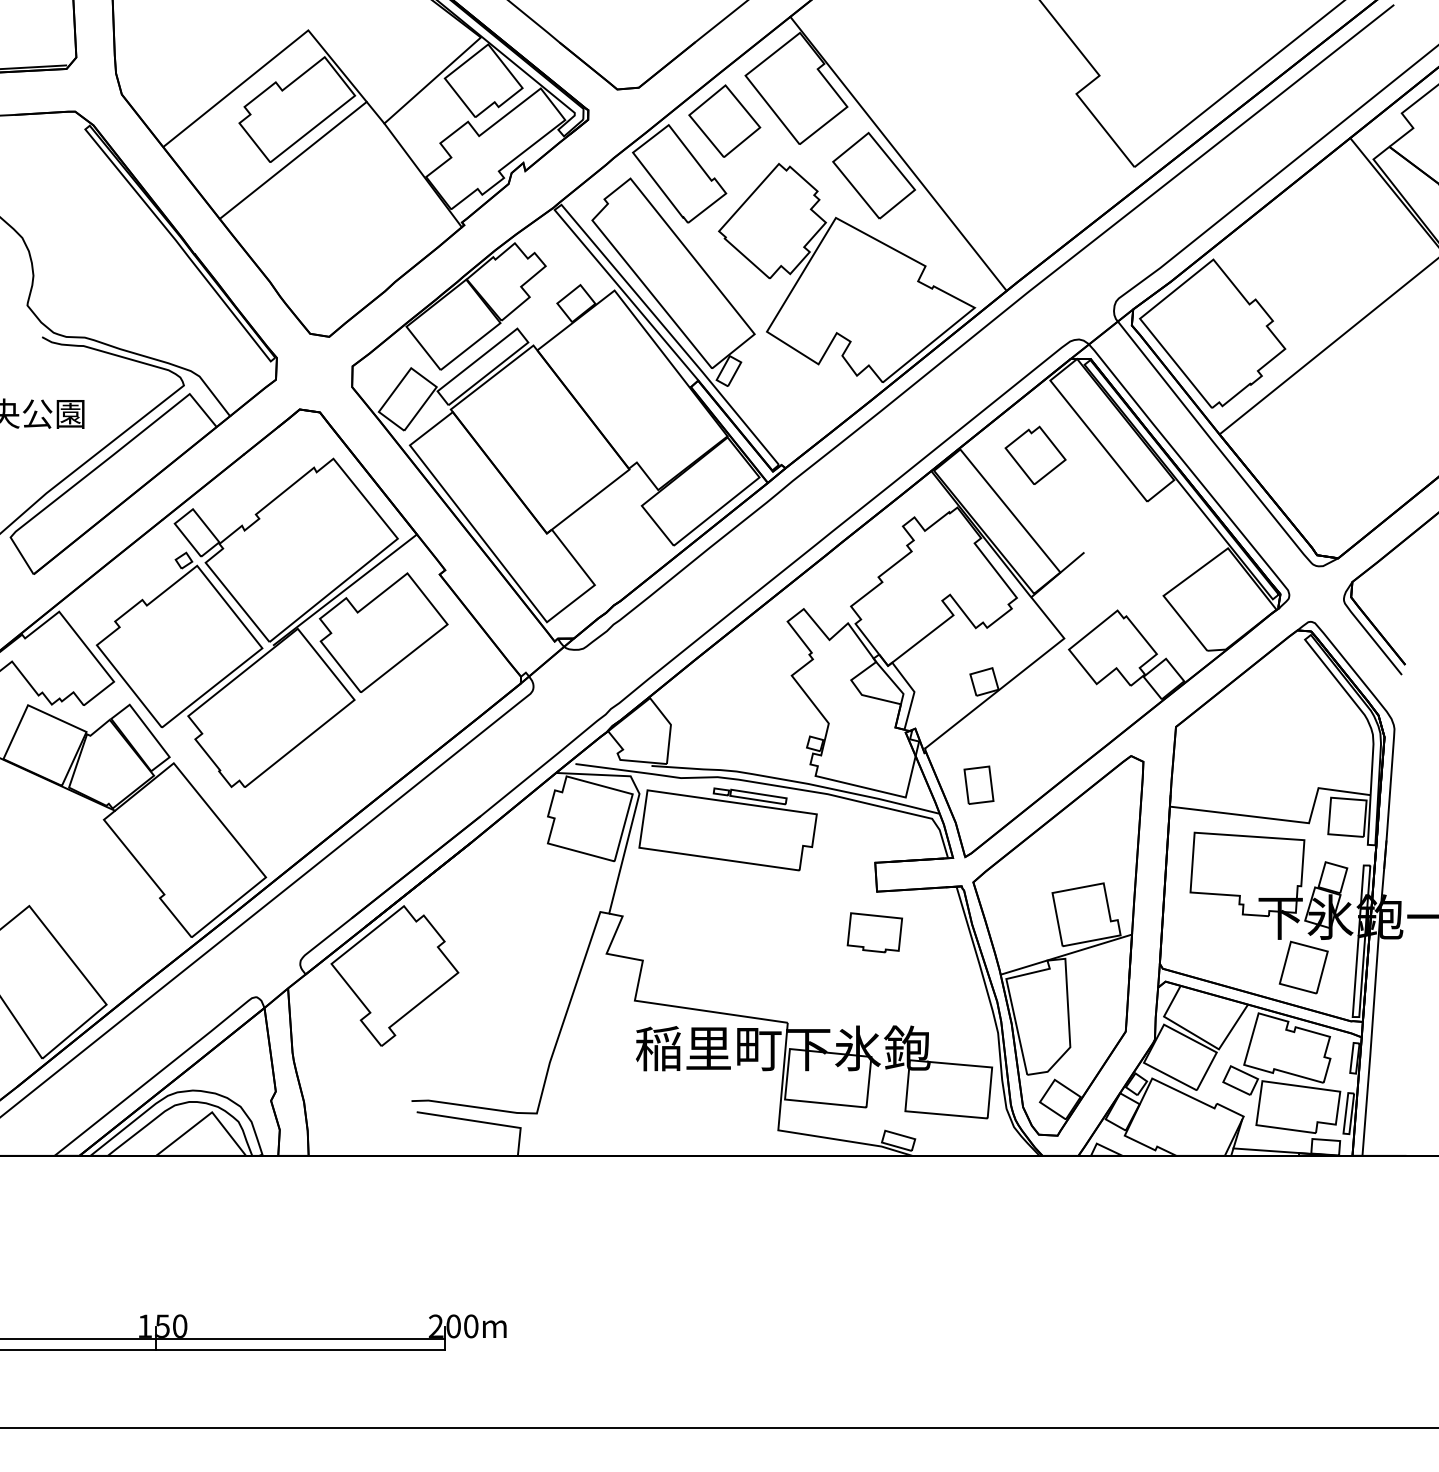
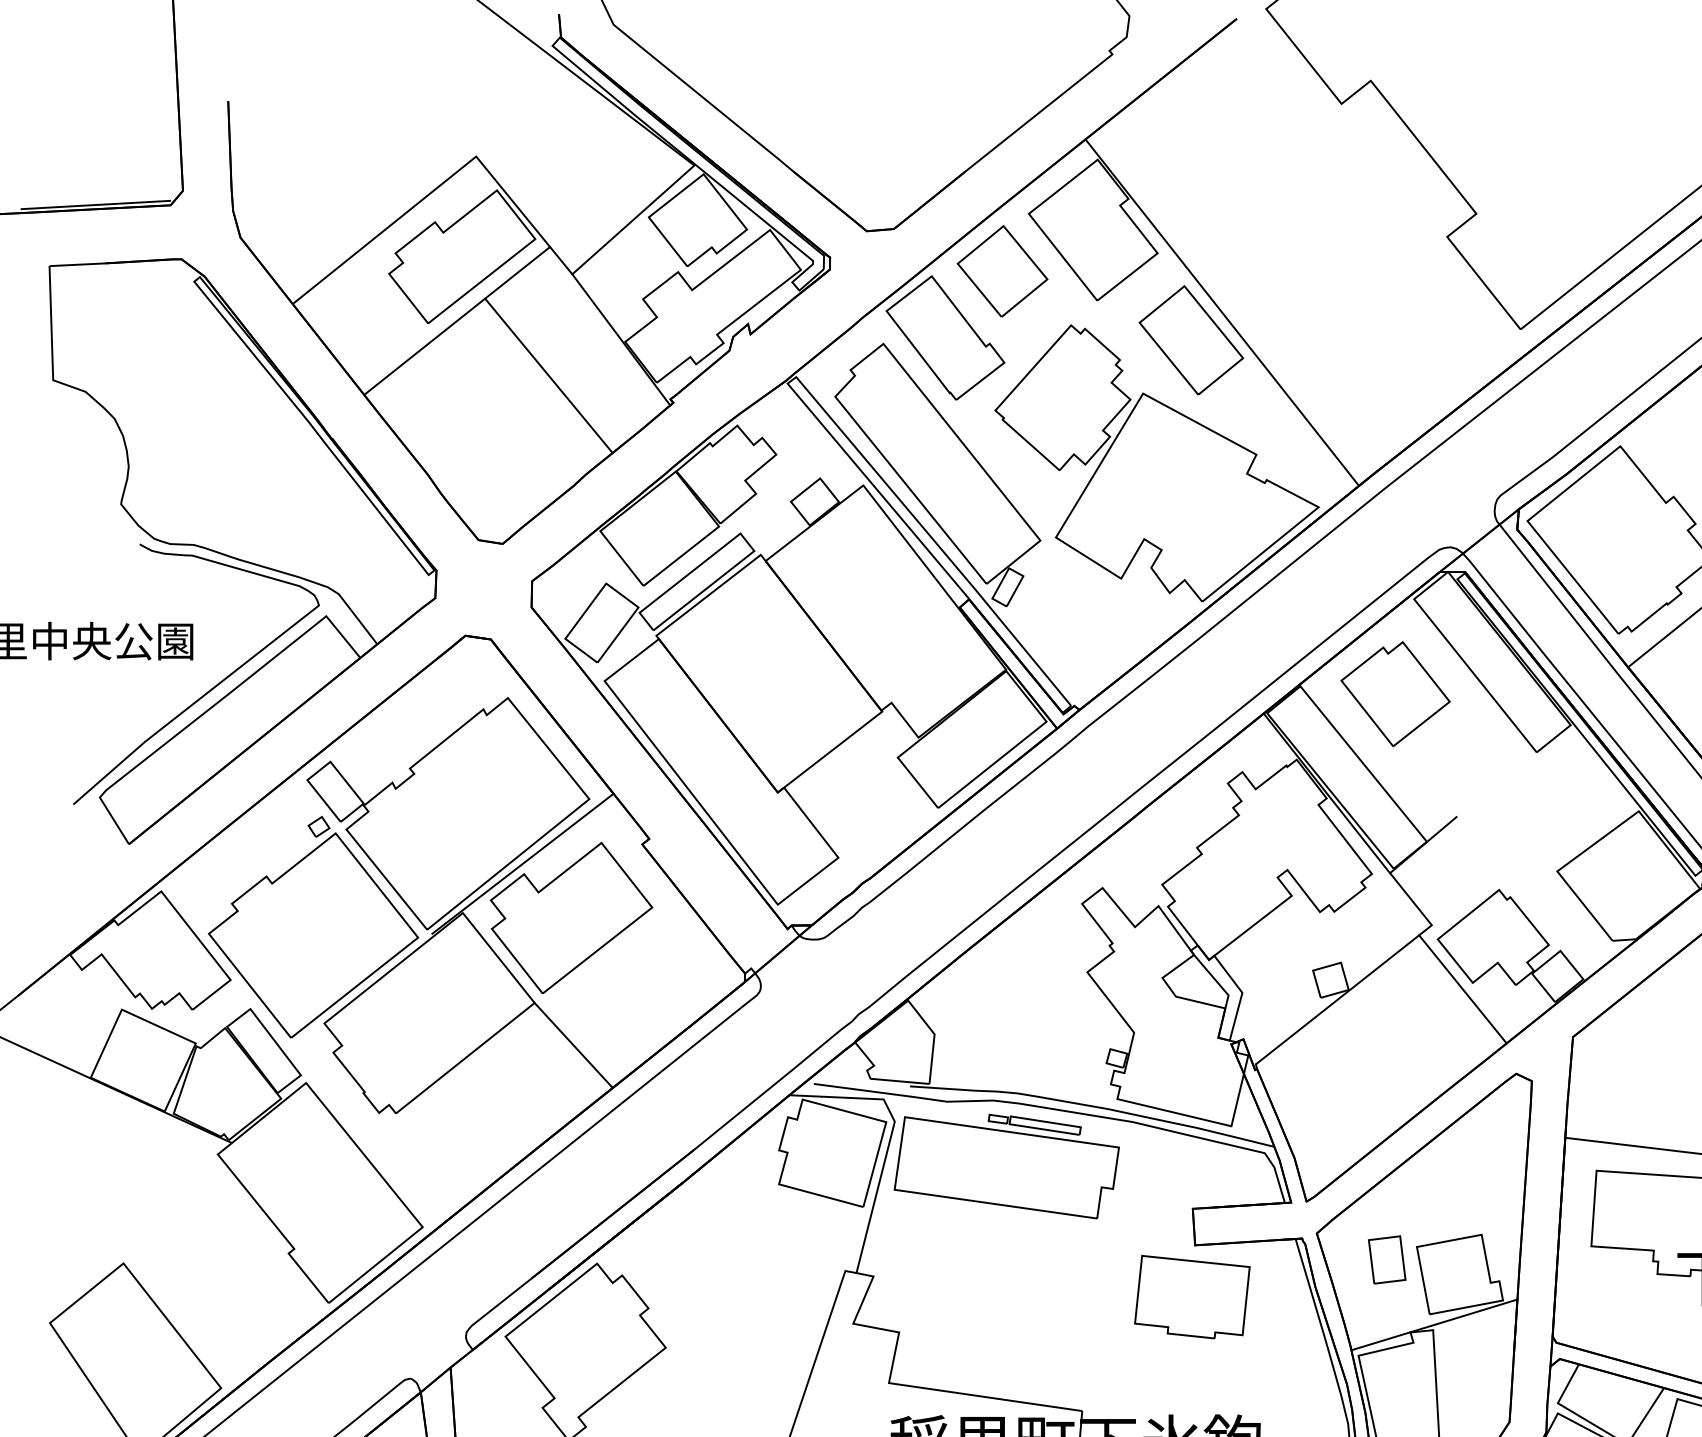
line: (365, 203) -> (548, 375), added
part: (1035, 455) -> (1395, 693), size x1.43
line: (1088, 689) -> (1462, 989), added
line: (385, 733) -> (573, 1045), added
part: (978, 784) -> (1386, 1258), moved
part: (874, 932) -> (1191, 1296), size x1.67

